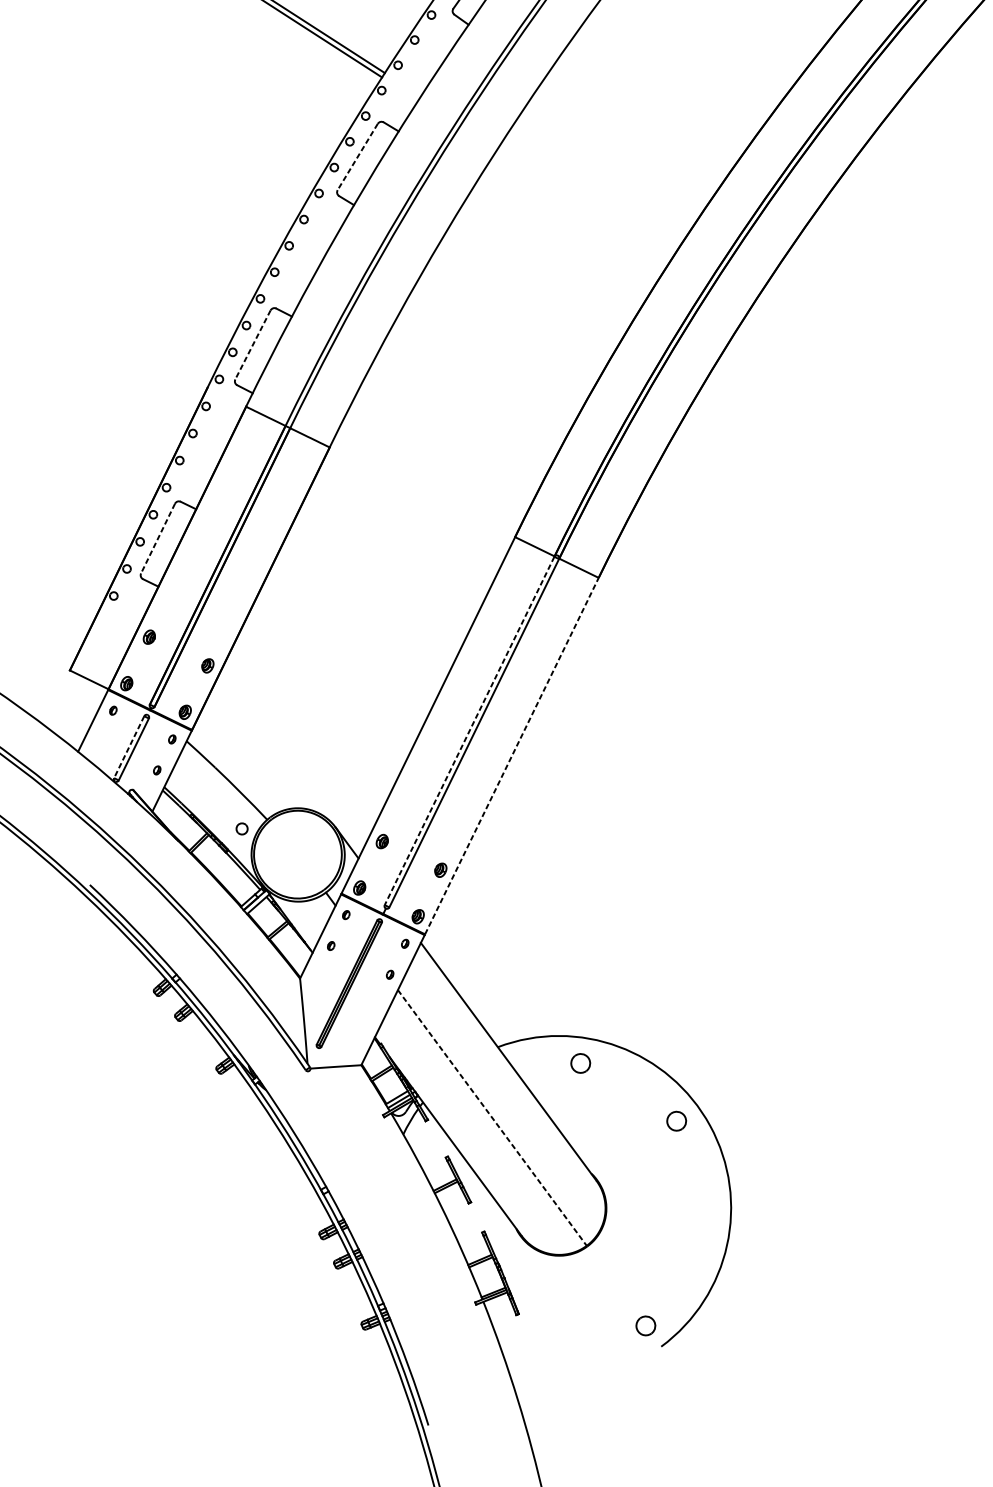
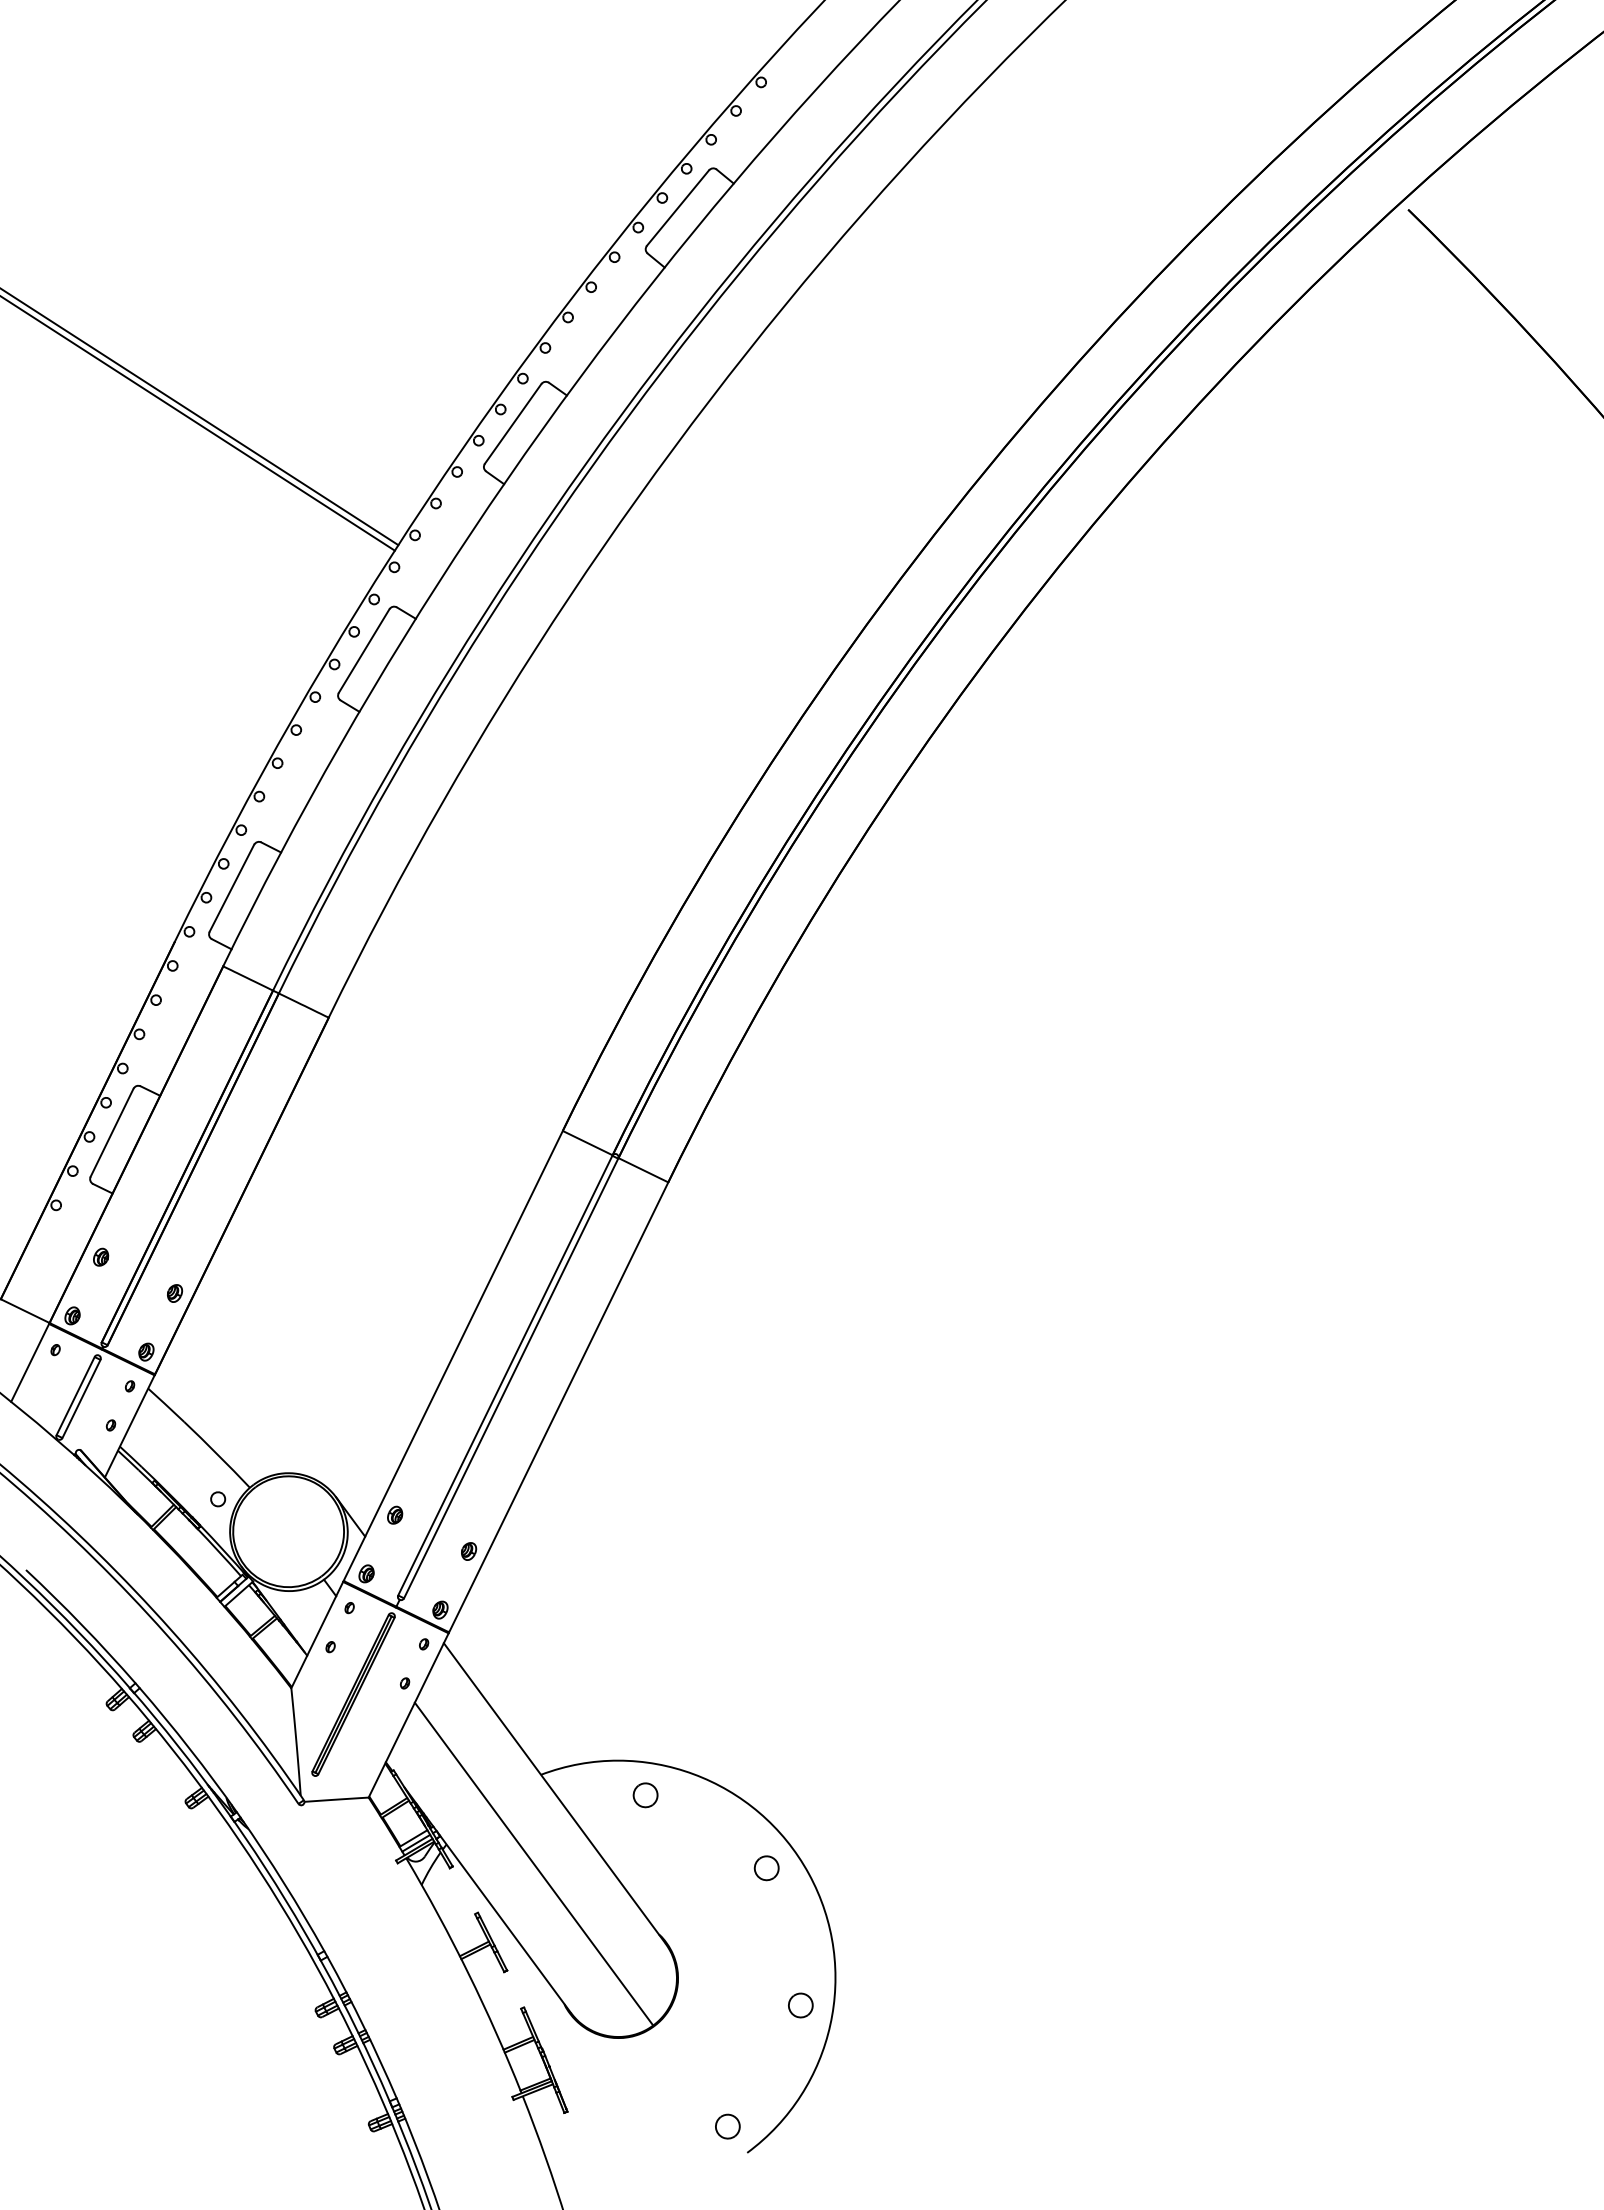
line: (358, 157) -> (364, 651), dashed -> solid
line: (252, 345) -> (231, 888), dashed -> solid
line: (158, 538) -> (112, 1132), dashed -> solid
line: (469, 730) -> (505, 1375), dashed -> solid
line: (129, 747) -> (75, 1396), dashed -> solid
line: (511, 755) -> (558, 1406), dashed -> solid
line: (492, 1118) -> (534, 1864), dashed -> solid
part: (703, 1229) -> (800, 2005), added

